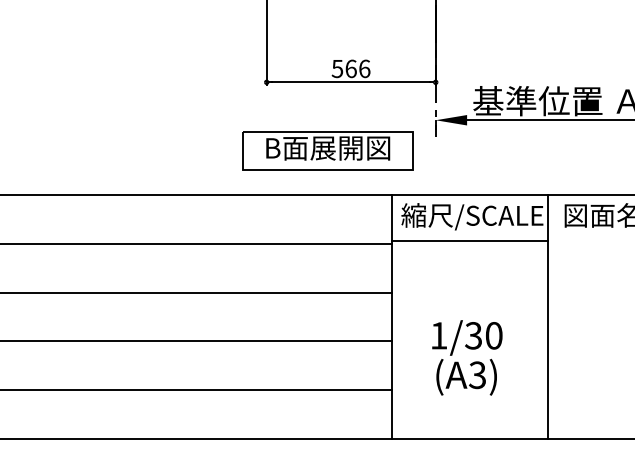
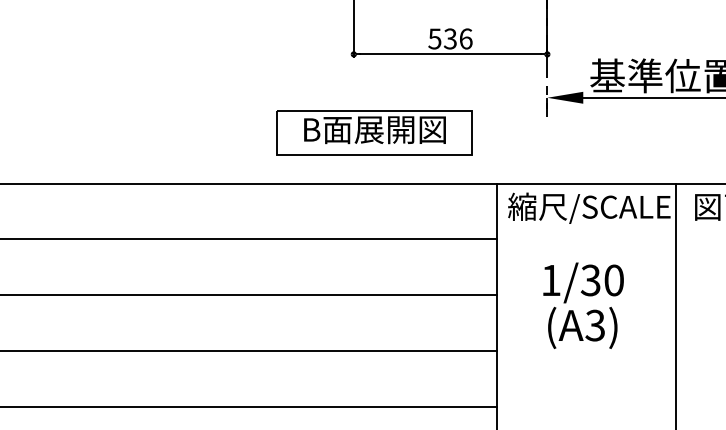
text: (350, 68) -> (449, 38), 566 -> 536
part: (327, 150) -> (374, 132), moved
line: (469, 241) -> (586, 236), removed
text: (467, 357) -> (583, 305), moved

